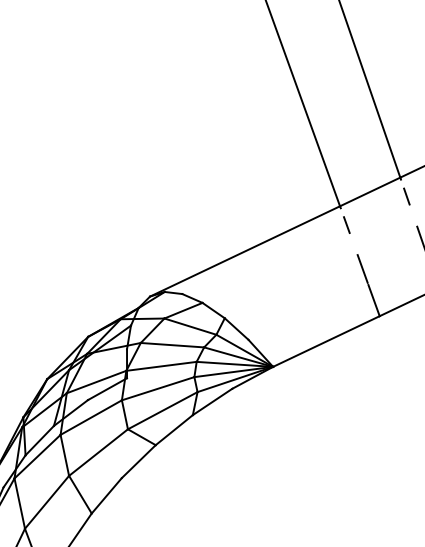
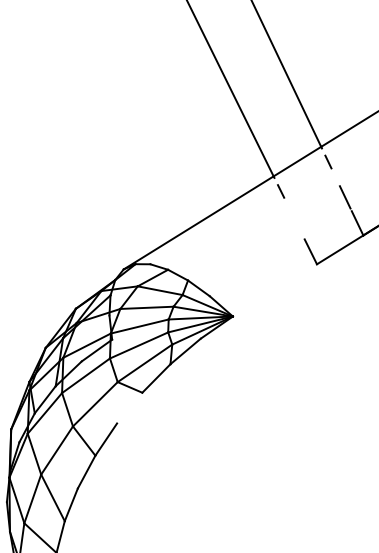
line: (361, 268) -> (297, 226), removed
line: (325, 341) -> (274, 290), removed
line: (138, 460) -> (129, 407), removed

